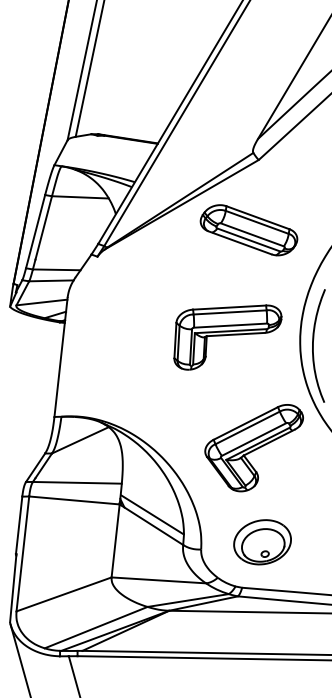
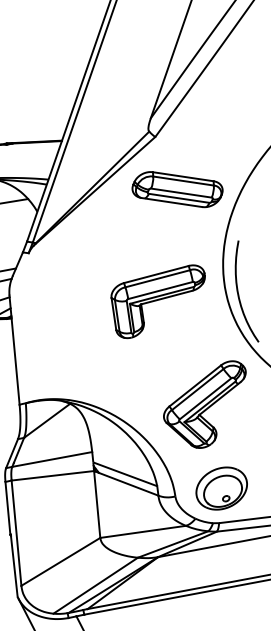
part: (248, 230) -> (177, 189), moved
part: (253, 448) -> (206, 406), moved
part: (262, 542) -> (221, 488), moved

